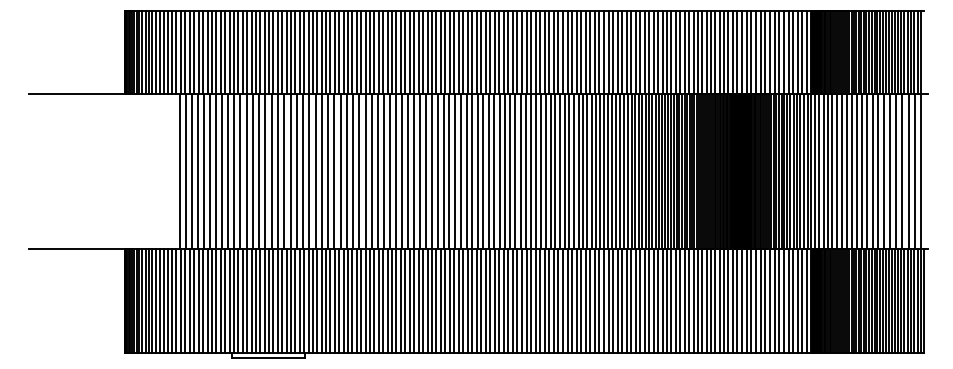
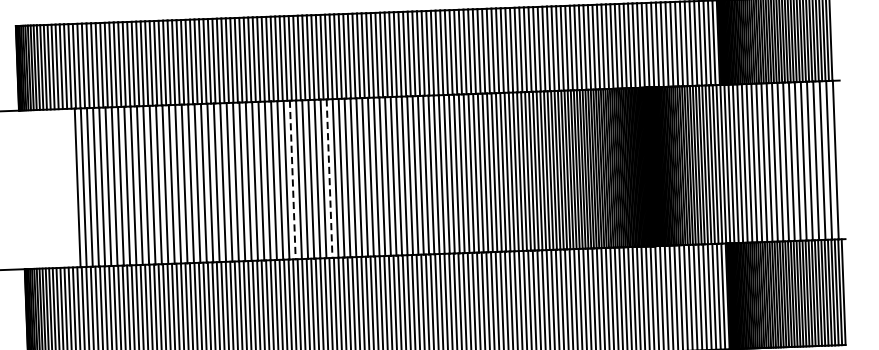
line: (390, 171) -> (293, 179), solid -> dashed
line: (426, 171) -> (329, 178), solid -> dashed

